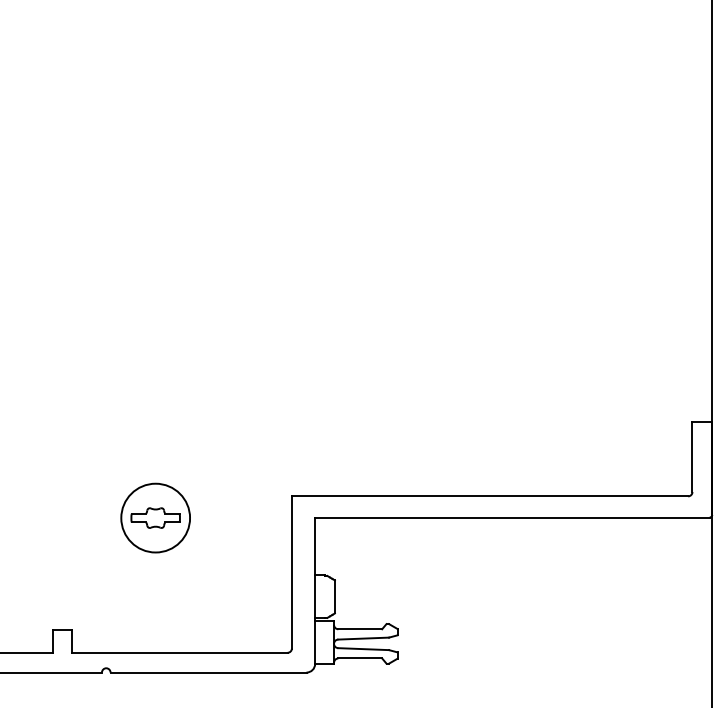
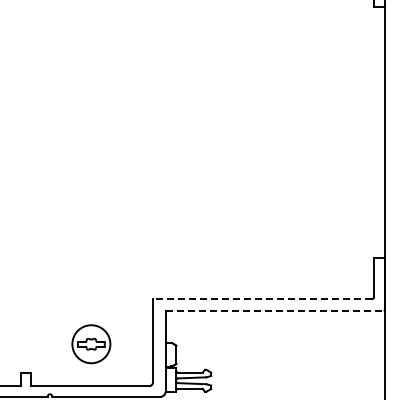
line: (490, 496) -> (262, 299), solid -> dashed
line: (513, 516) -> (275, 310), solid -> dashed
part: (155, 518) -> (91, 344), moved

